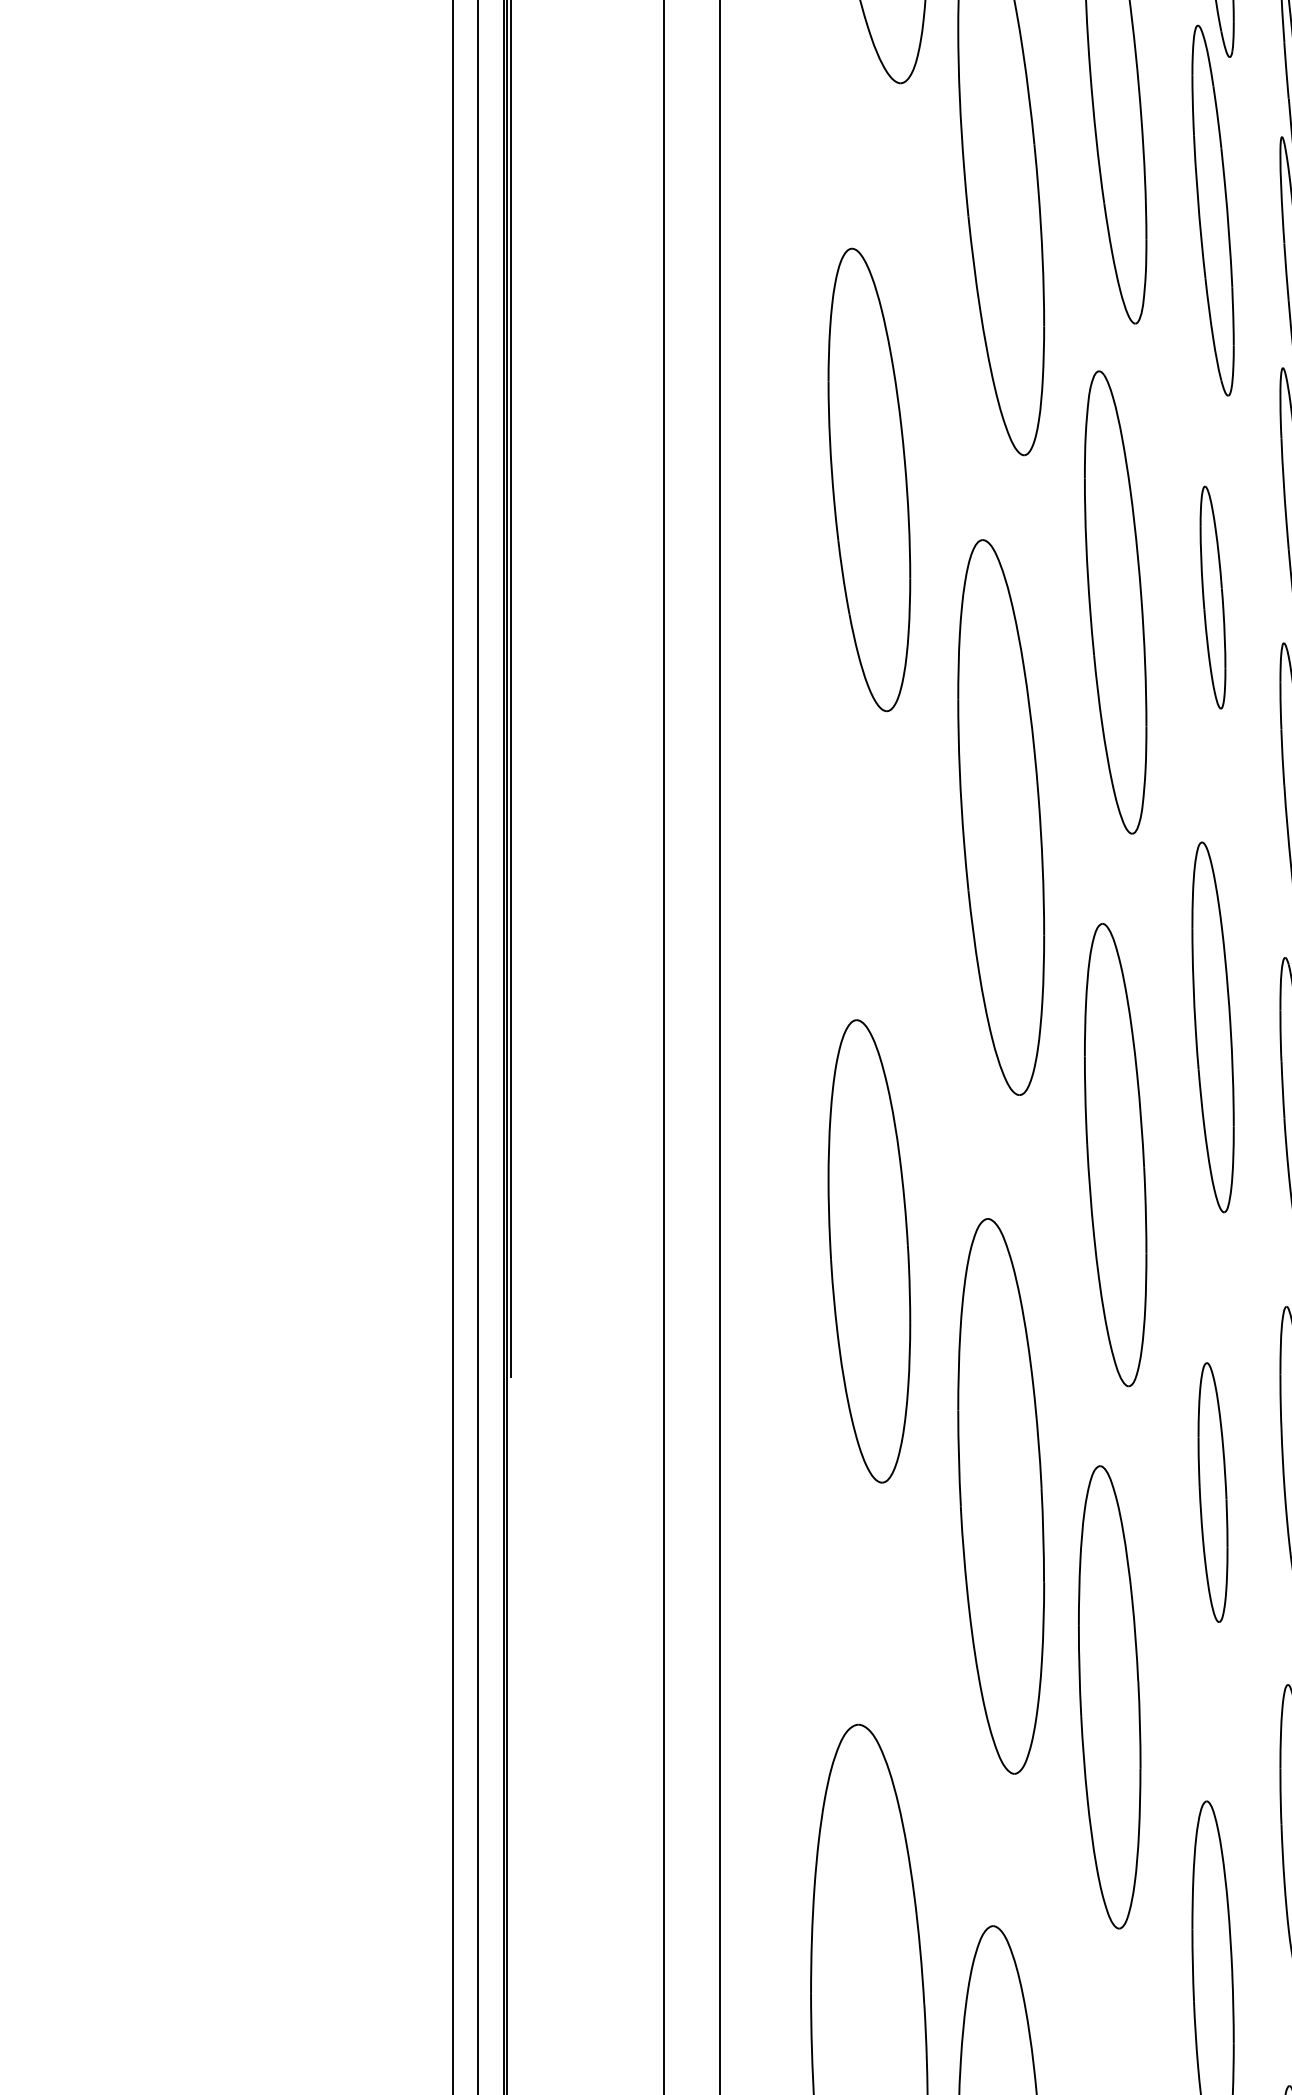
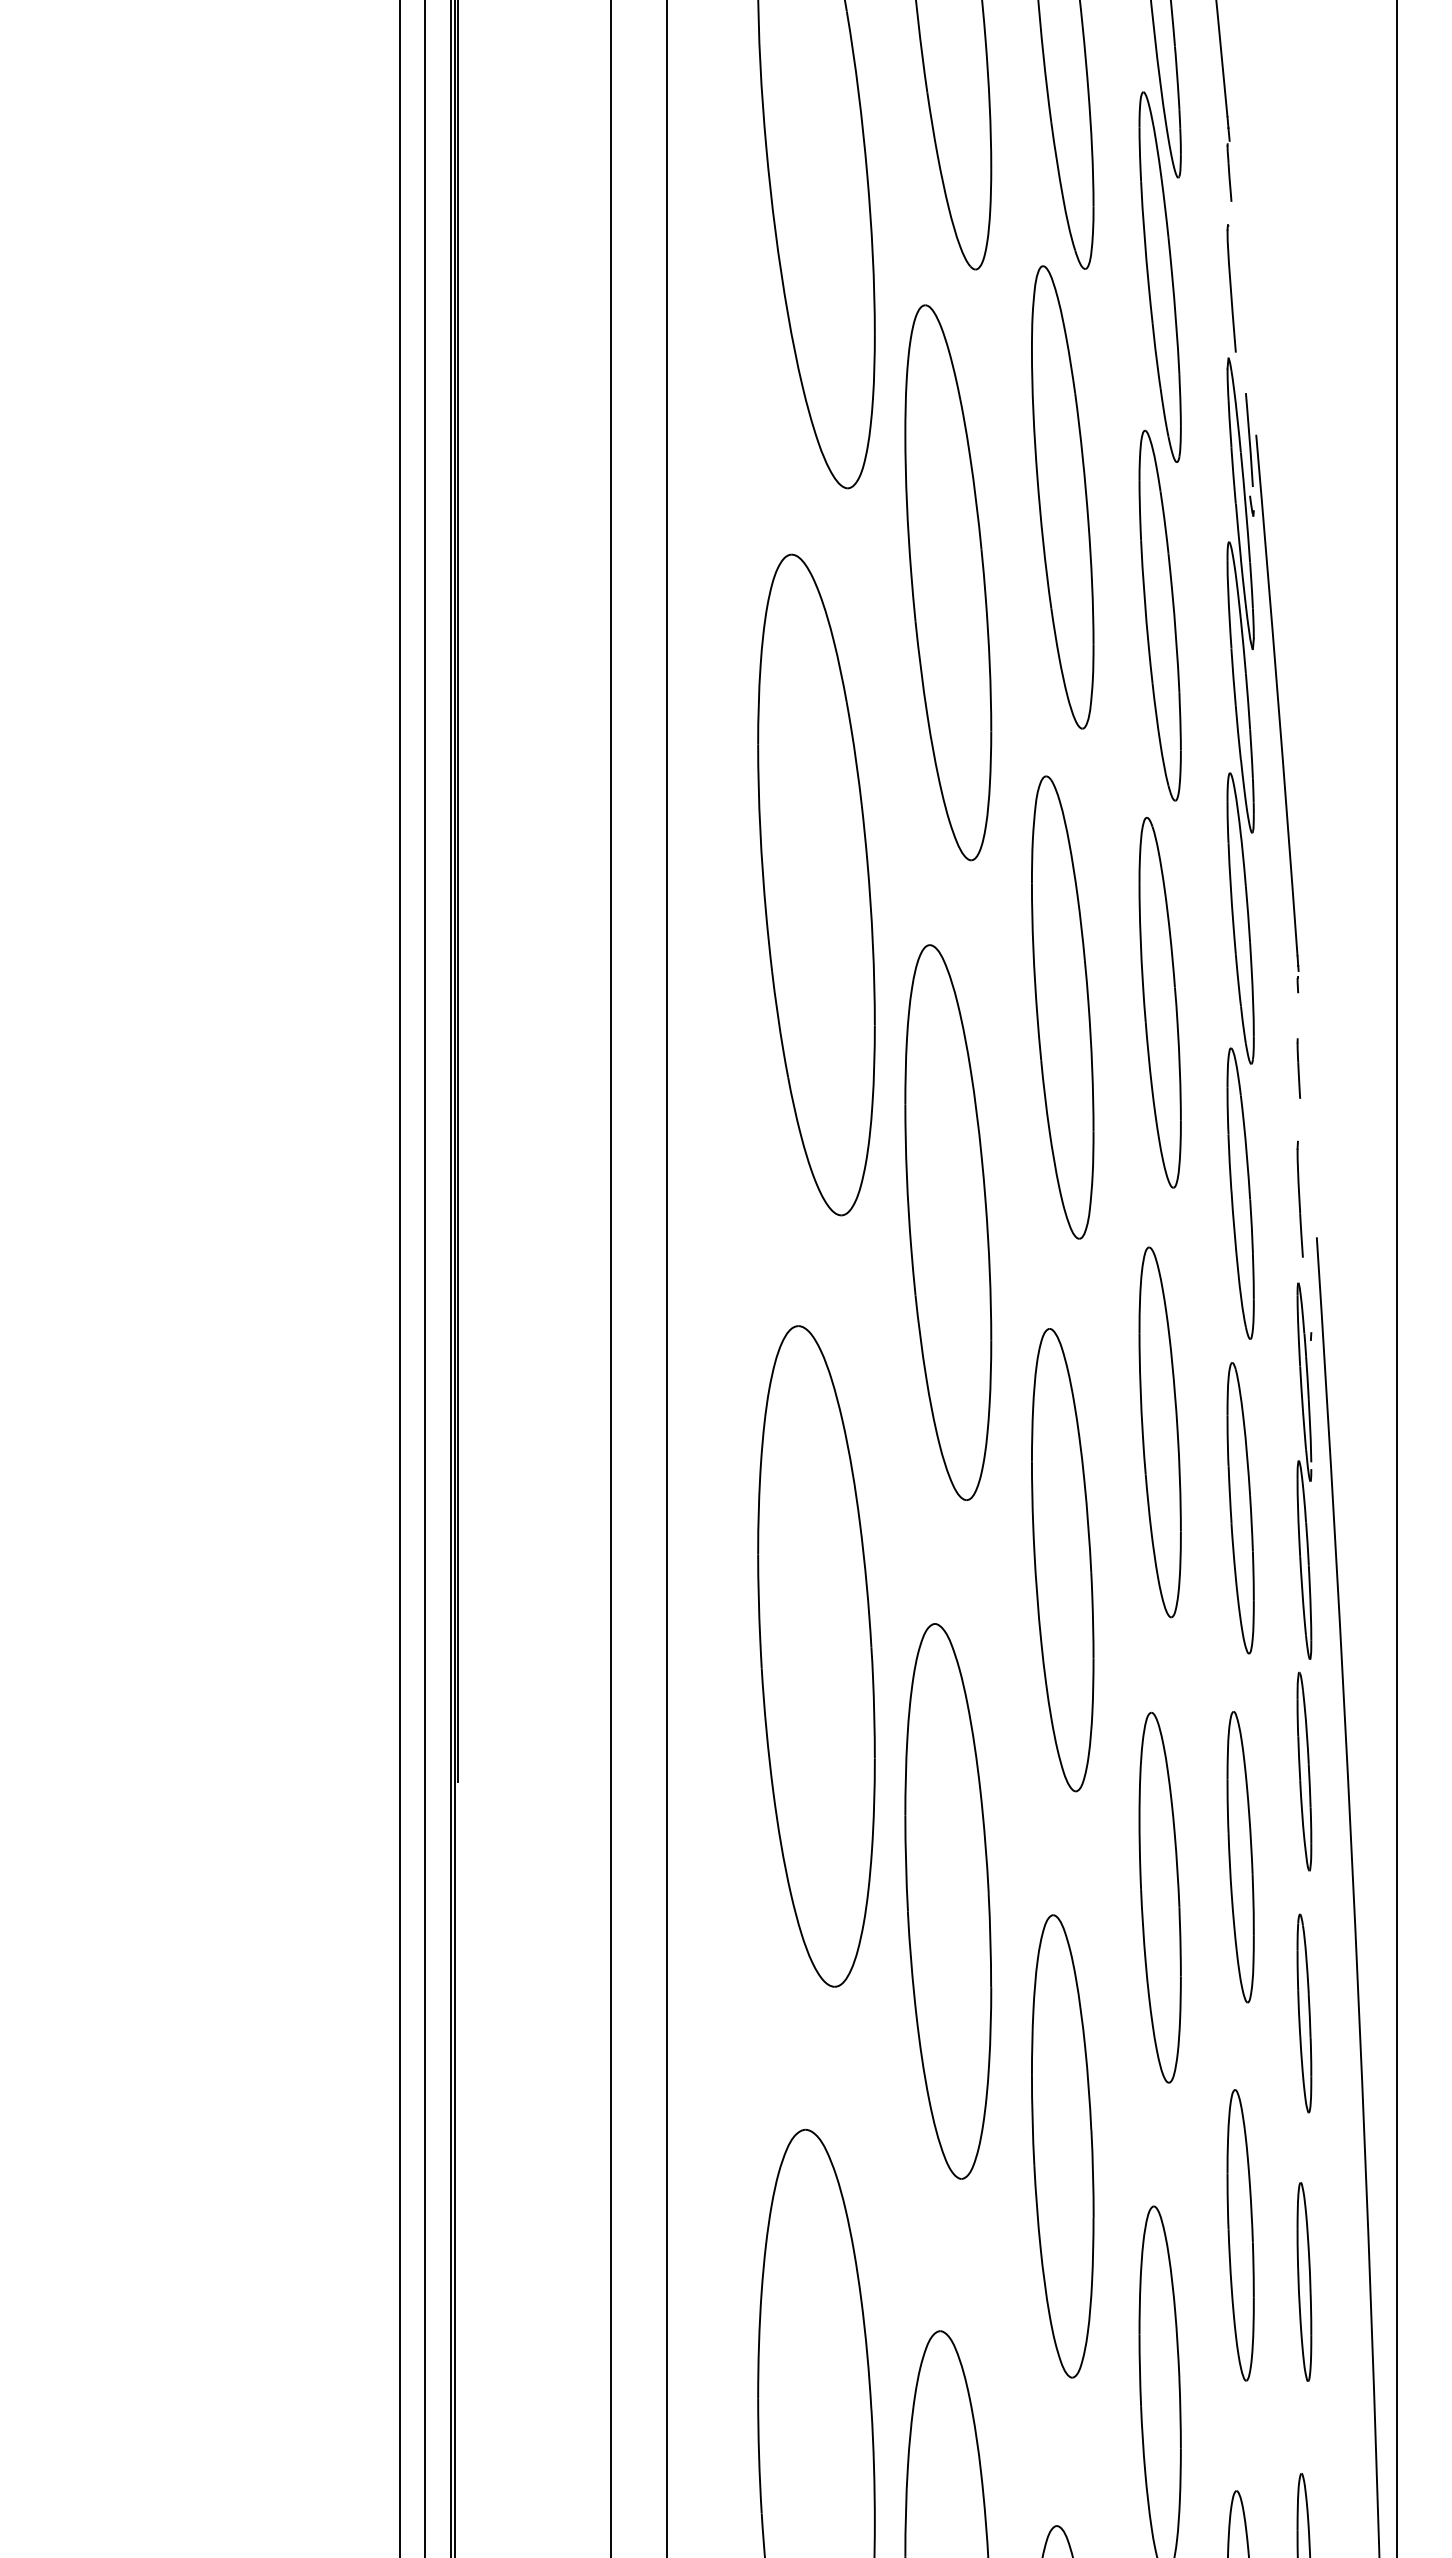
part: (869, 479) -> (816, 884), size x1.43
part: (1212, 597) -> (1159, 1002), size x1.67
part: (869, 1251) -> (816, 1656), size x1.43
part: (1212, 1492) -> (1159, 1897), size x1.43
part: (1109, 1697) -> (1062, 2146), moved

